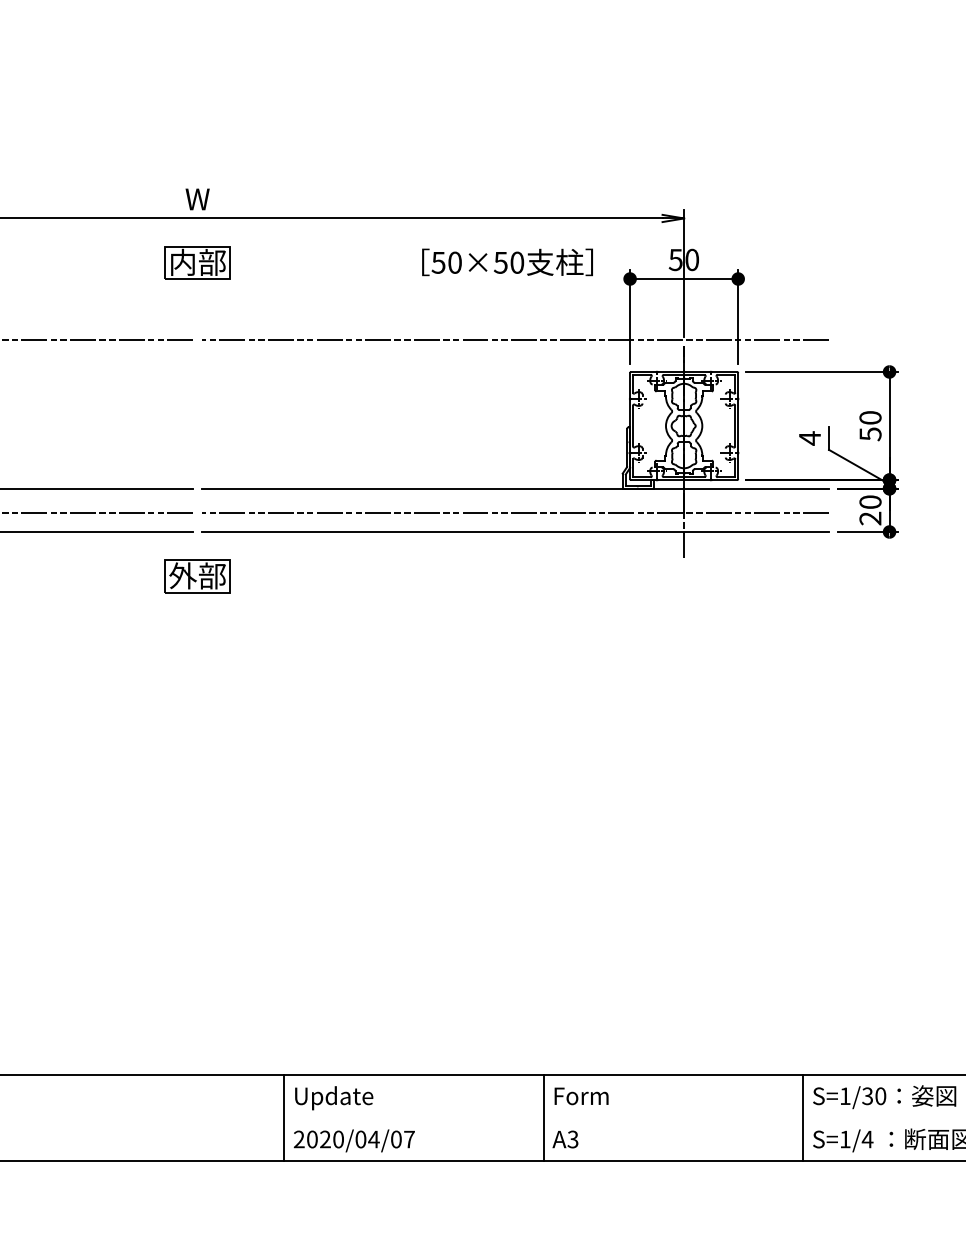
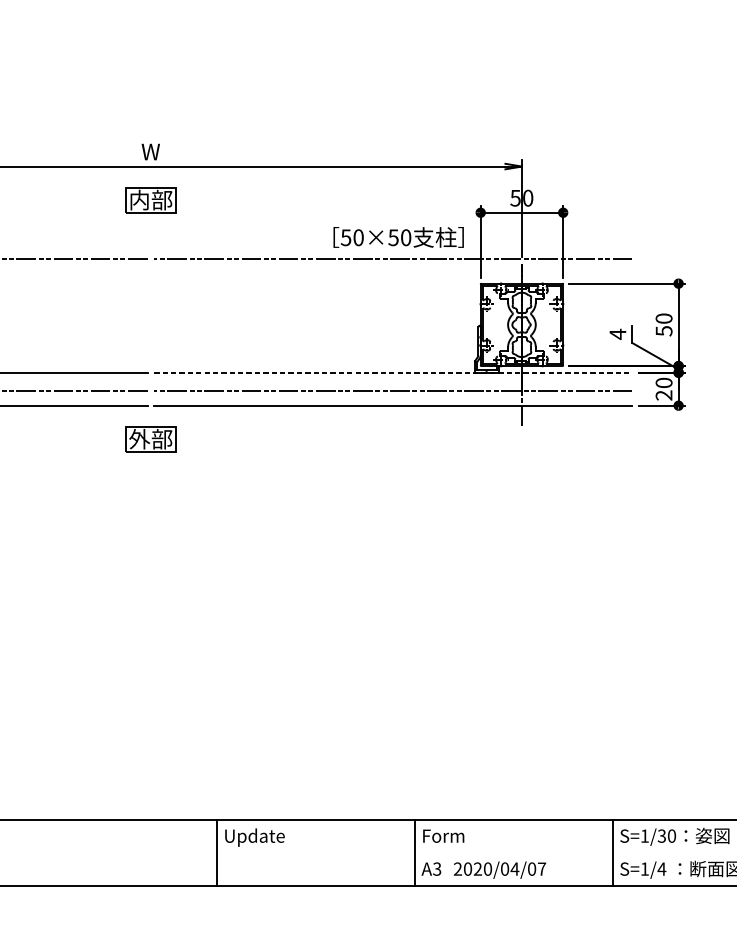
text: (507, 262) -> (398, 237), moved
line: (515, 488) -> (393, 372), solid -> dashed
text: (353, 1140) -> (499, 869), moved

